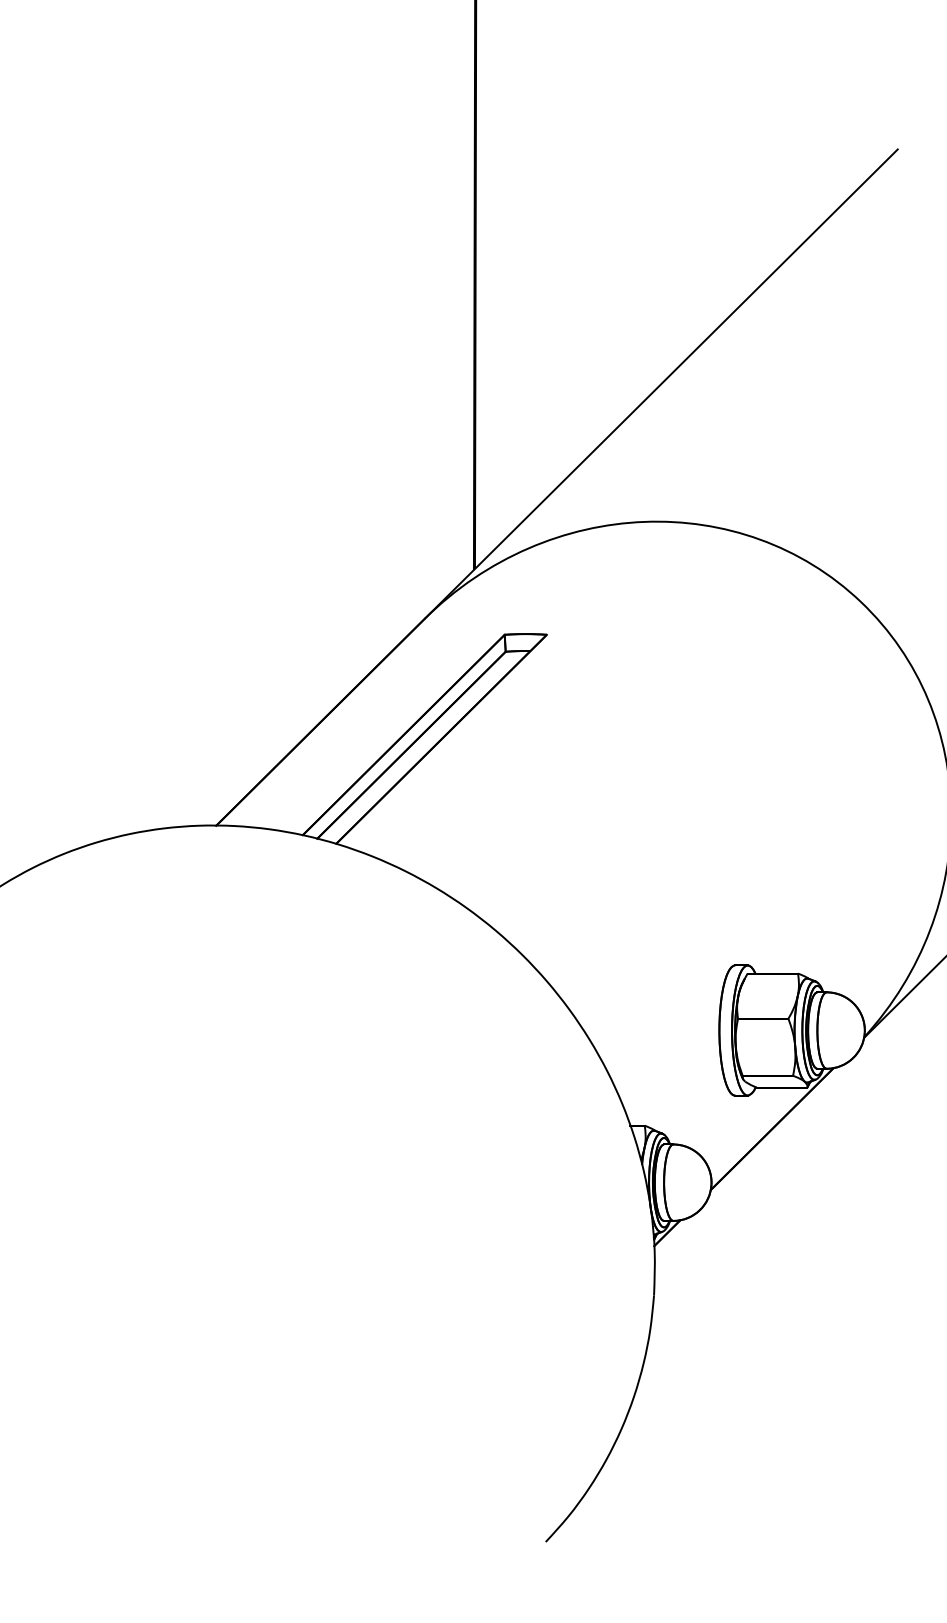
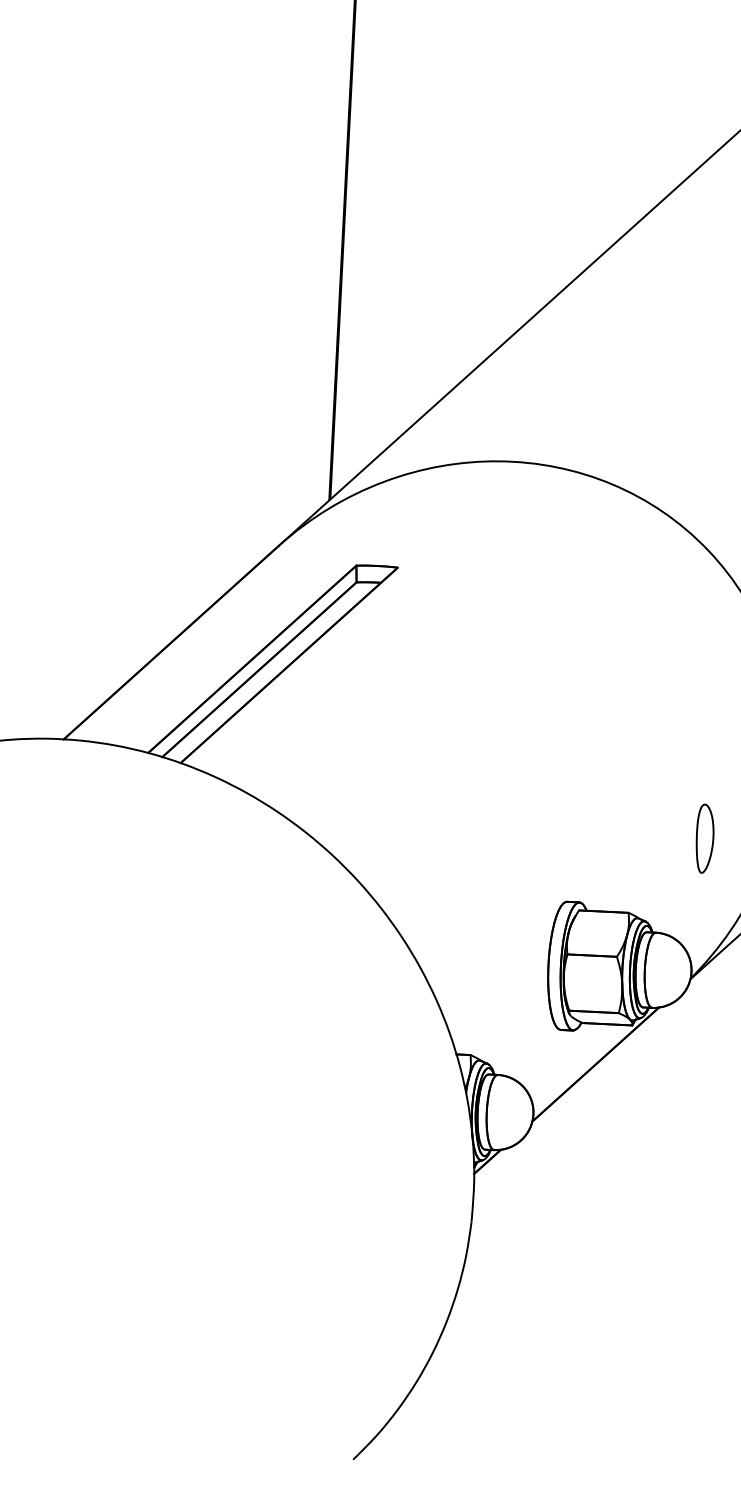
part: (871, 894) -> (704, 838), added

